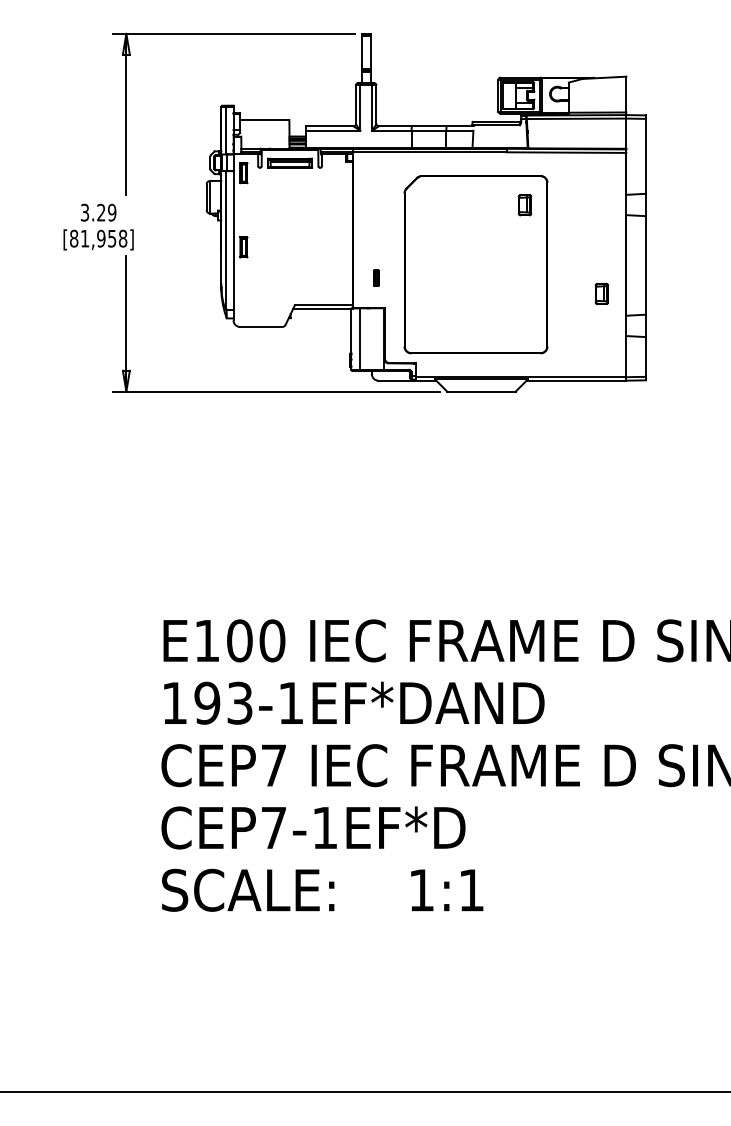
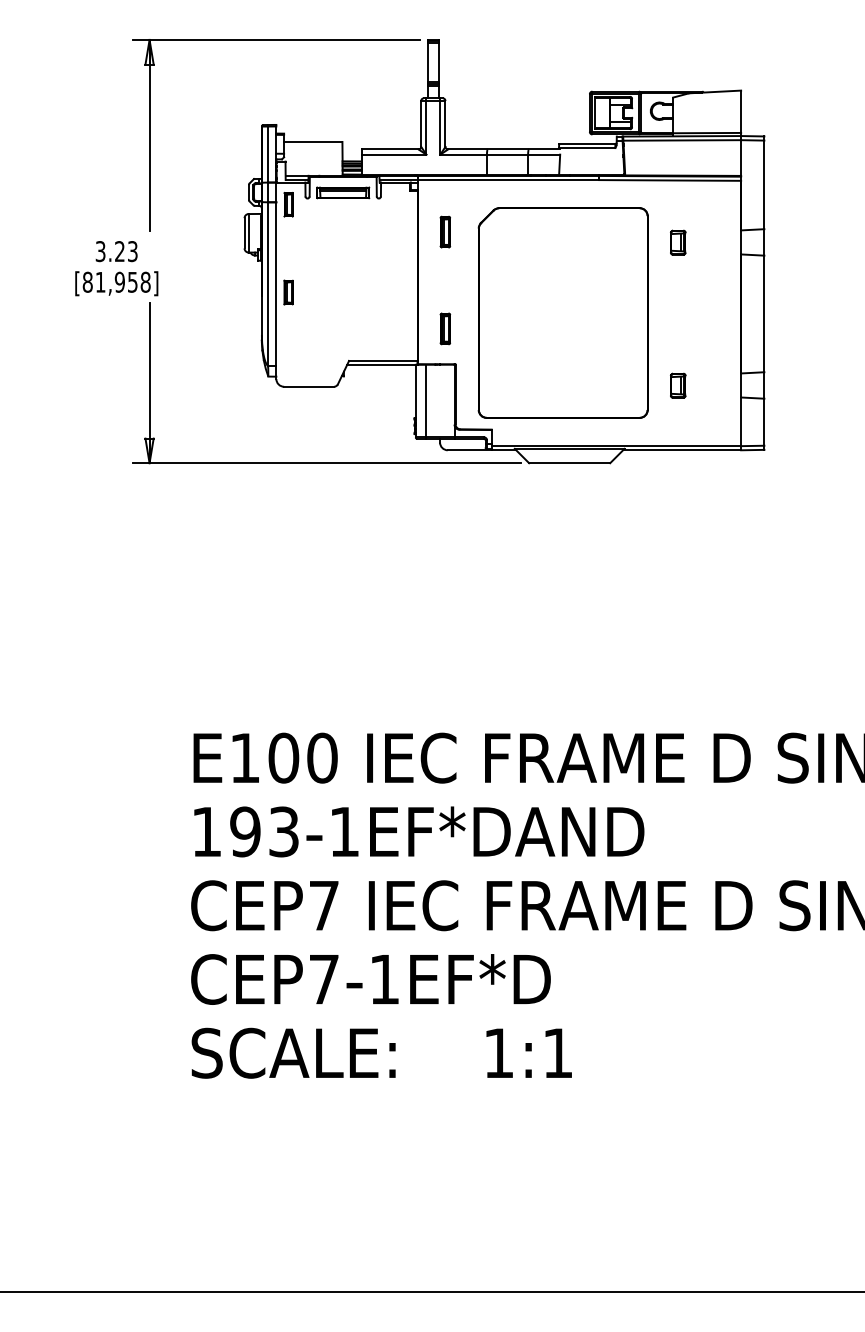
part: (376, 195) -> (445, 231), added
part: (525, 205) -> (678, 242), moved
text: (111, 212) -> (132, 251), 3.29 -> 3.23
part: (376, 277) -> (445, 328), size x1.67
part: (602, 293) -> (678, 385), moved

